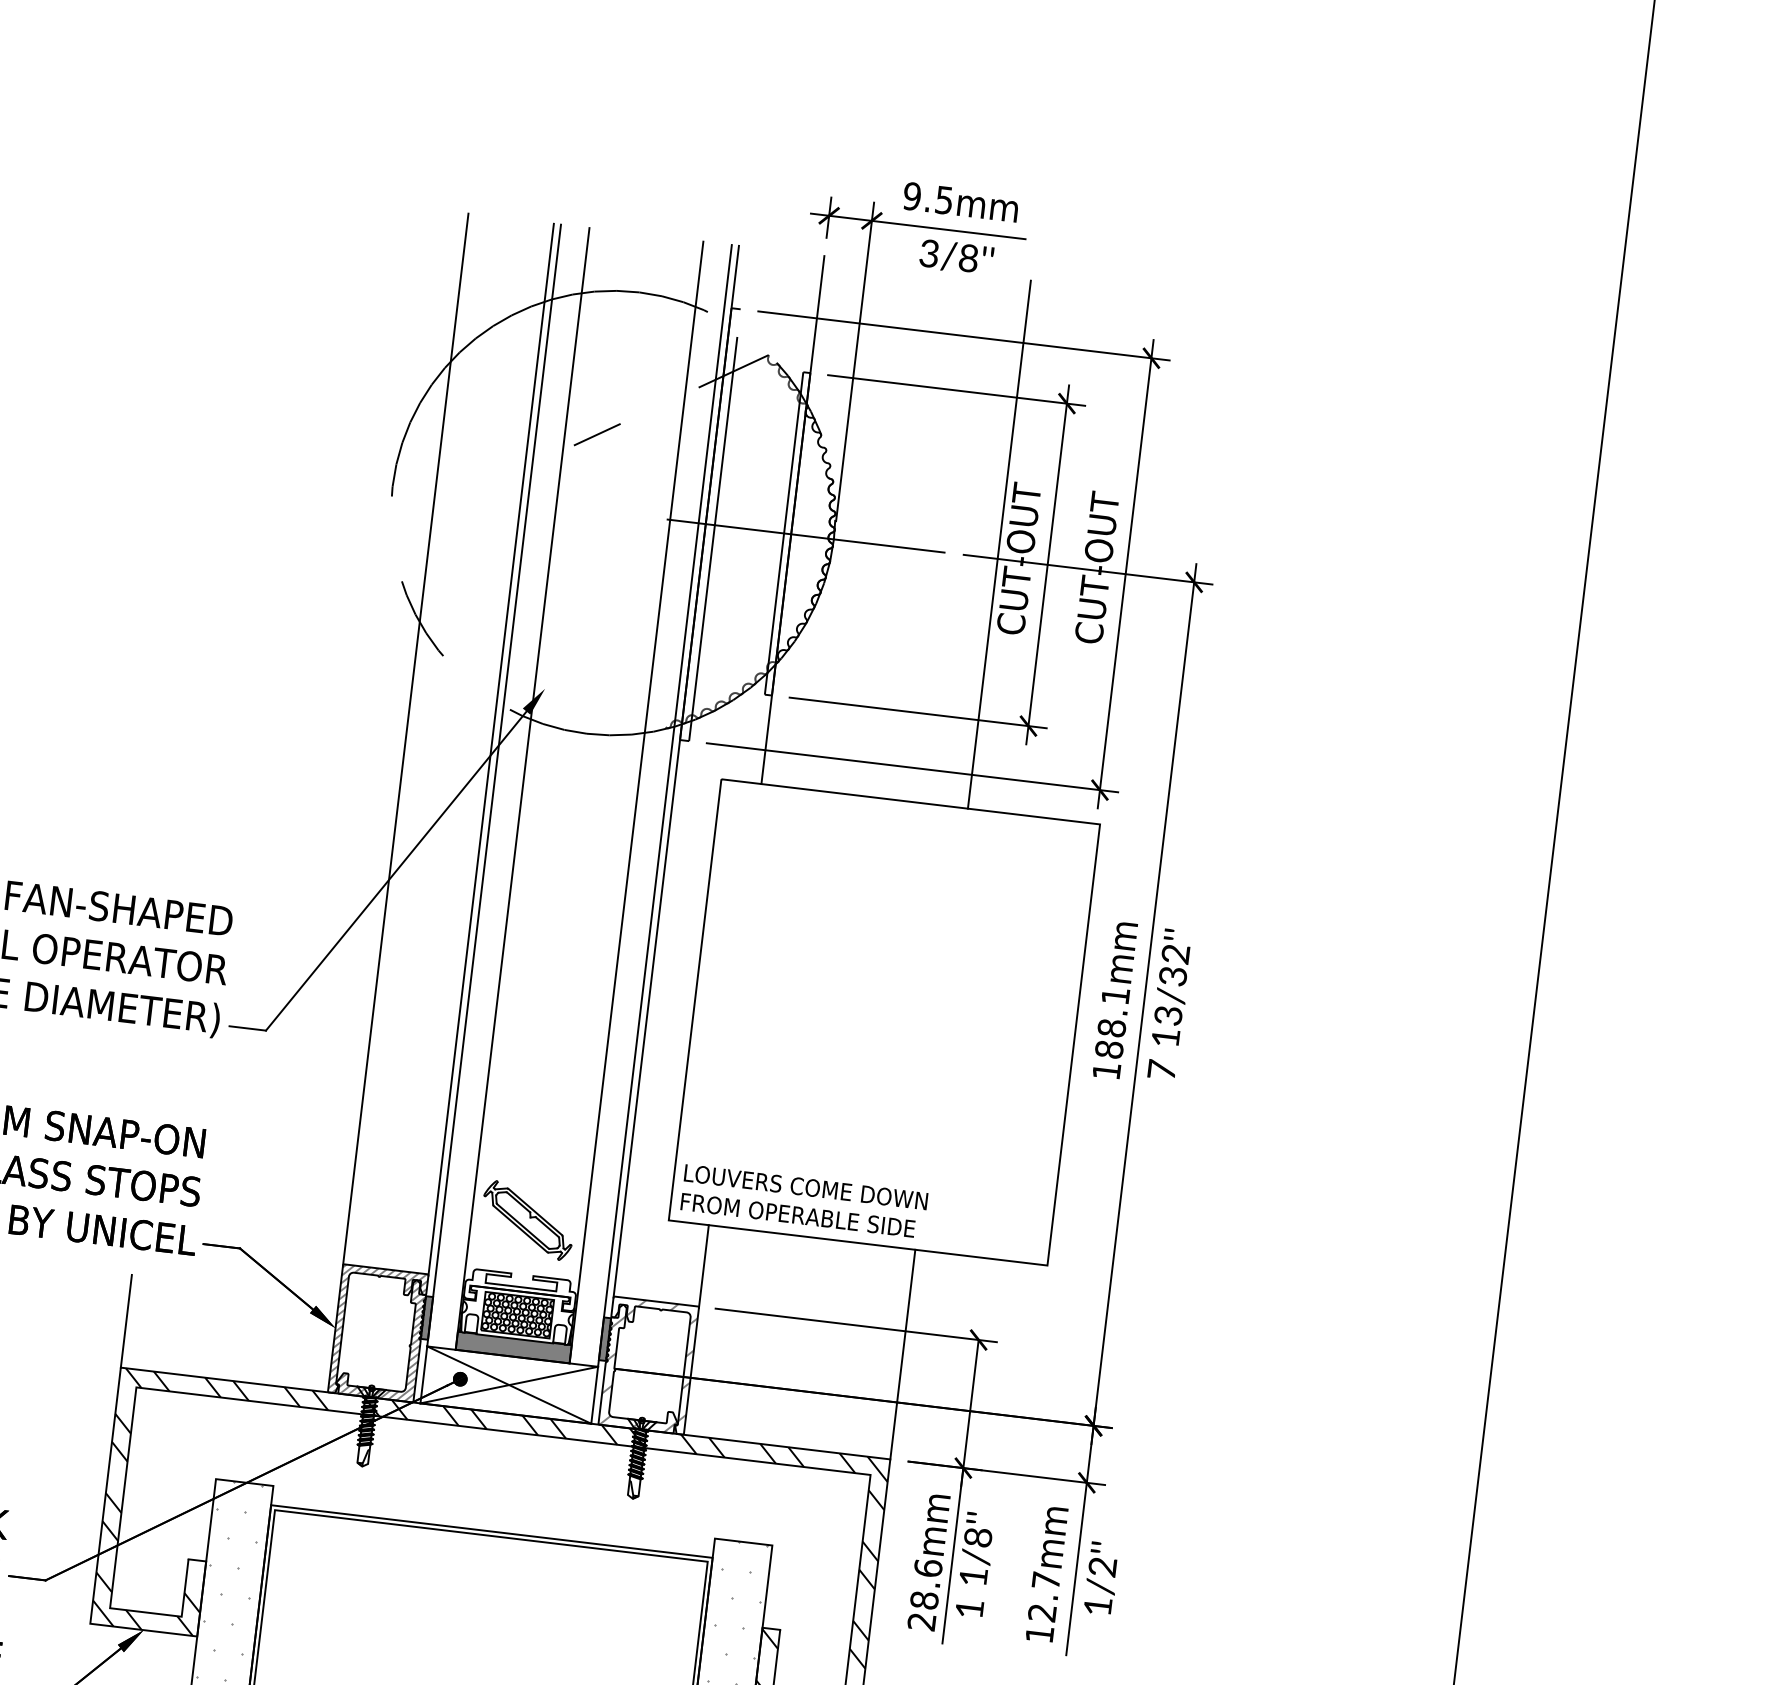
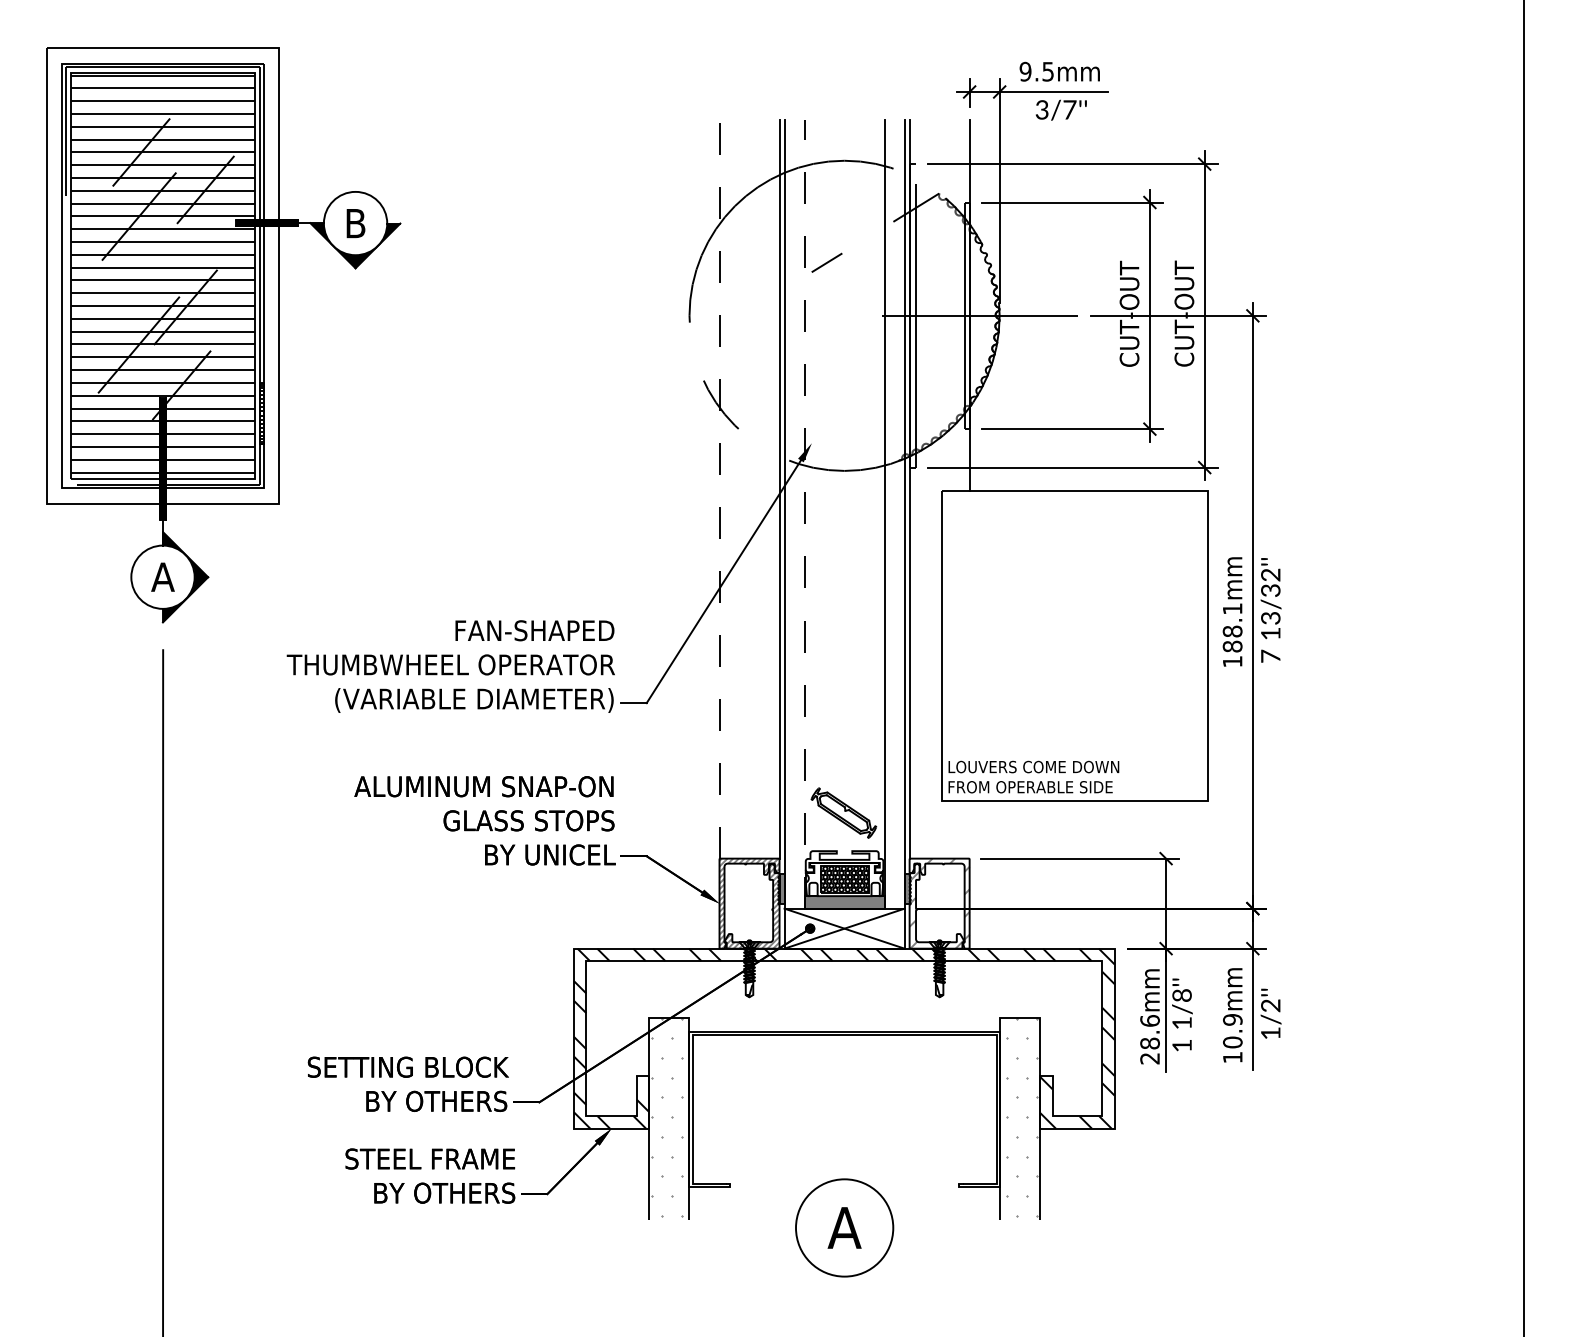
text: (968, 257) -> (1069, 109), 3/8''\f] -> 3/7''\f]
line: (999, 544) -> (1114, 305), removed
line: (405, 738) -> (719, 489), solid -> dashed
line: (522, 787) -> (804, 513), solid -> dashed
line: (703, 1266) -> (969, 830), removed
line: (125, 1320) -> (573, 915), removed
line: (902, 1353) -> (1114, 874), removed
text: (1043, 1597) -> (1232, 1031), 12.7mm -> 10.9mm

